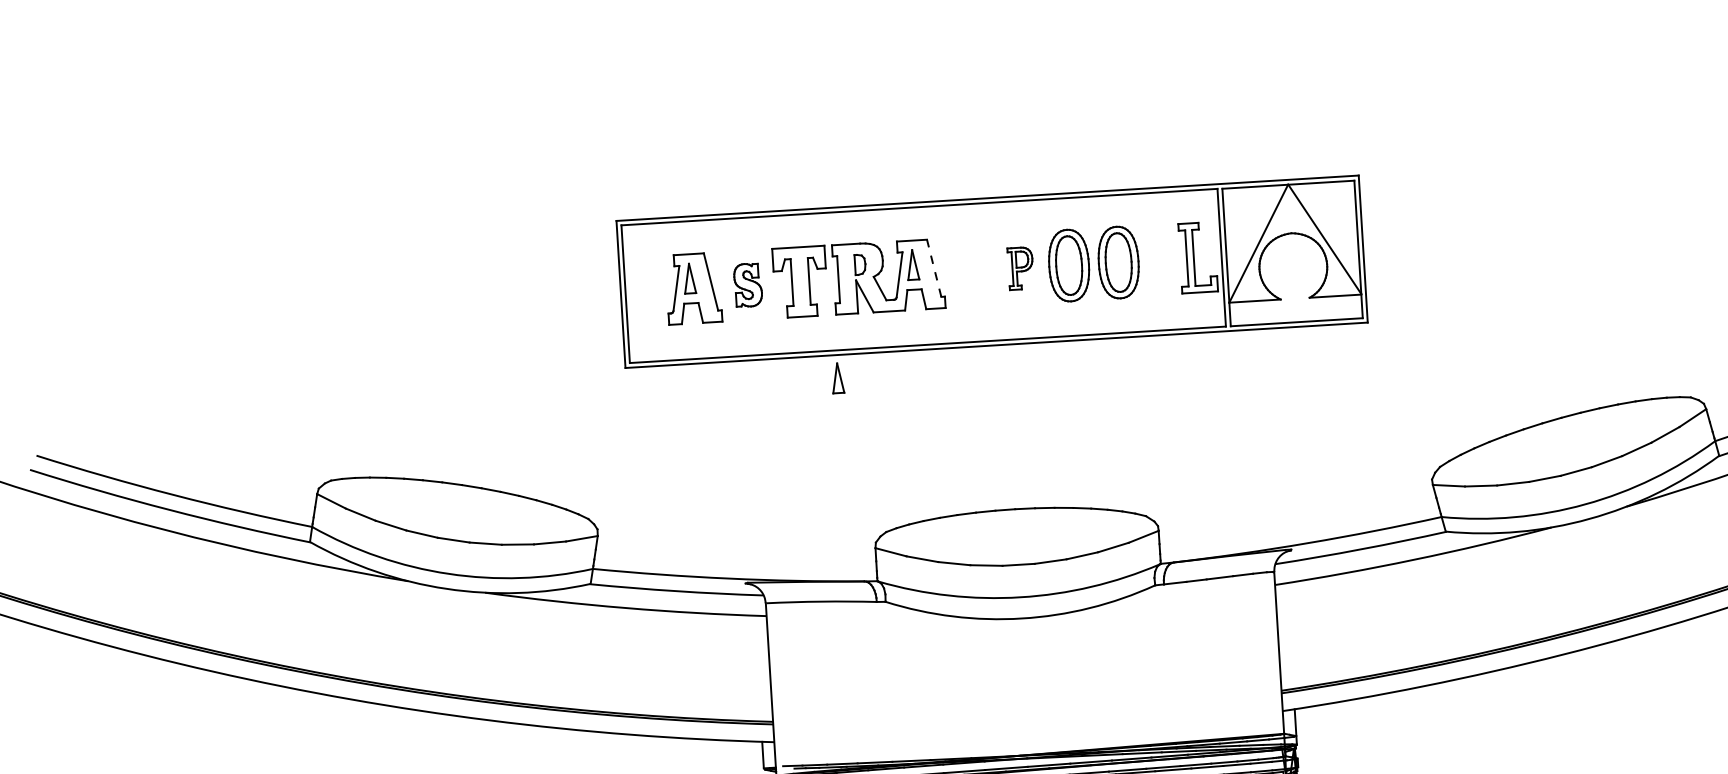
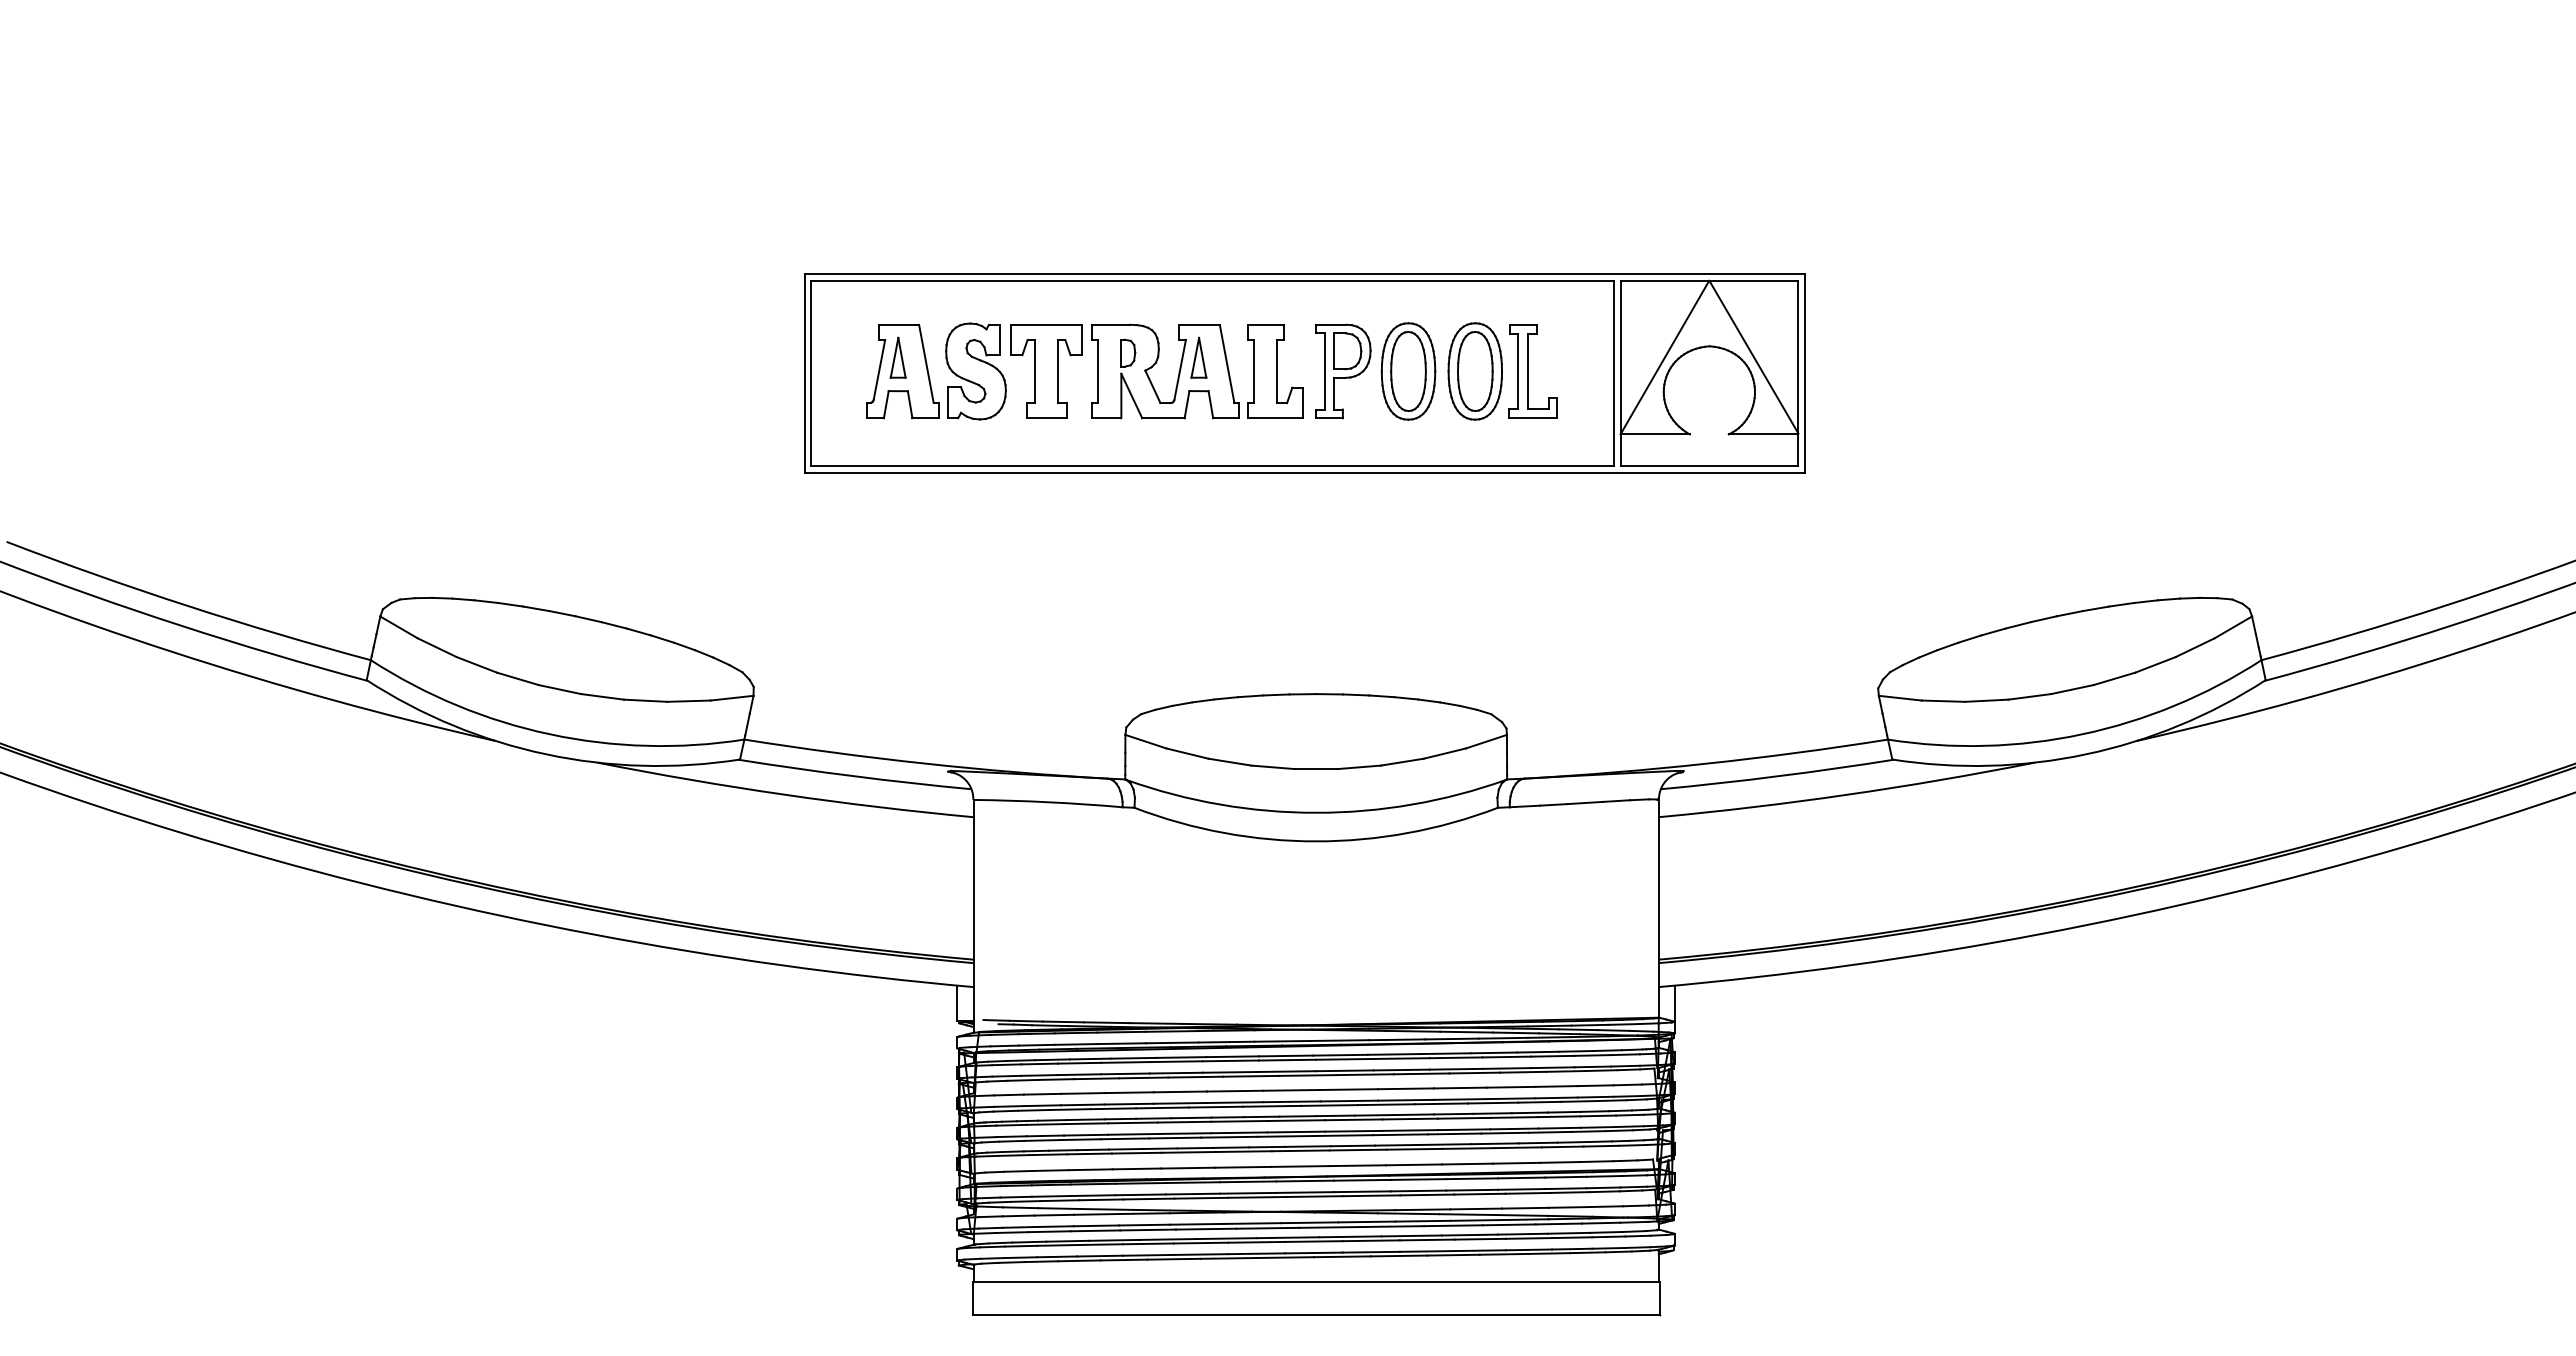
part: (1197, 257) -> (1532, 371), moved
line: (934, 268) -> (1227, 364), dashed -> solid
part: (1020, 268) -> (1343, 371), size x1.67
part: (970, 271) -> (1275, 371), added
part: (747, 285) -> (975, 371), size x1.67
part: (837, 378) -> (1088, 503), removed

